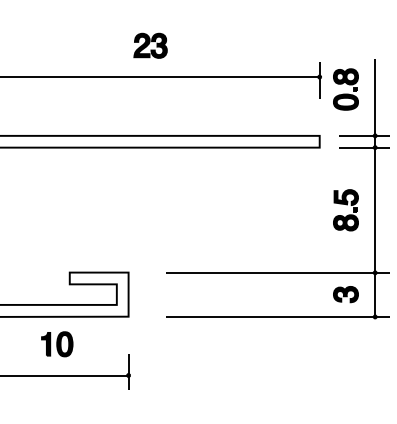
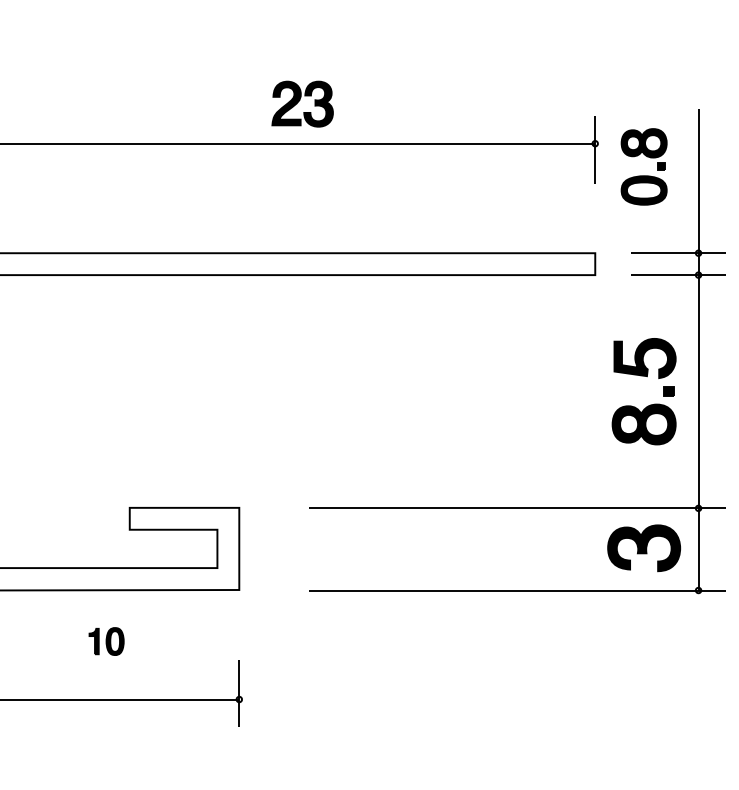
part: (150, 45) -> (302, 103), moved
part: (345, 210) -> (643, 392), size x1.4
part: (345, 294) -> (643, 548), size x1.6
part: (57, 344) -> (106, 641), size x0.6

